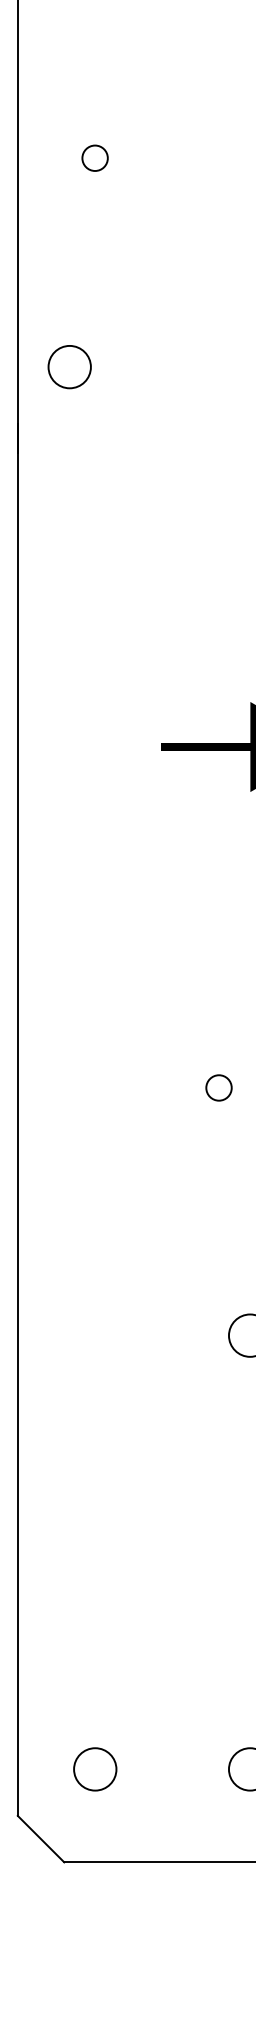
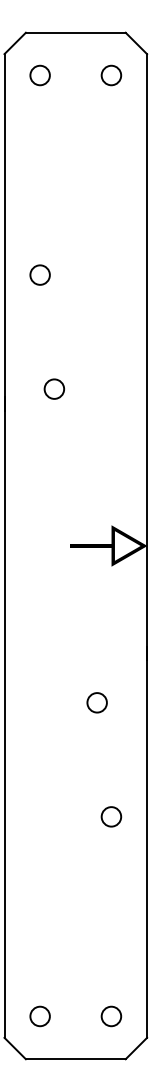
circle: (93, 157) -> (39, 274), size x1.67
circle: (67, 365) -> (53, 388), moved
circle: (217, 1087) -> (96, 702), size x1.67

